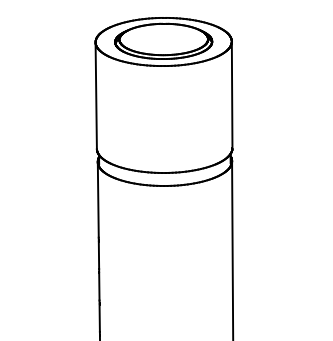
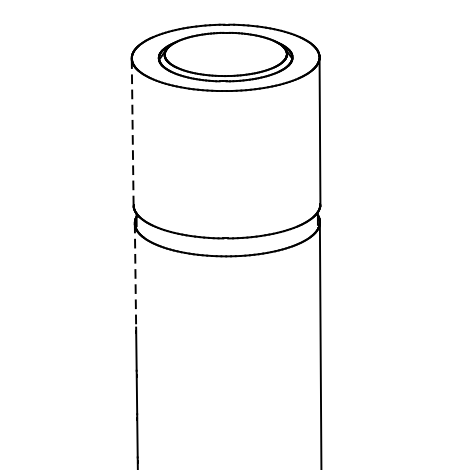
line: (96, 95) -> (133, 131), solid -> dashed
line: (98, 199) -> (135, 274), solid -> dashed

